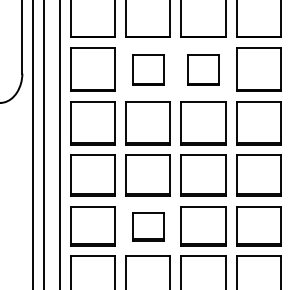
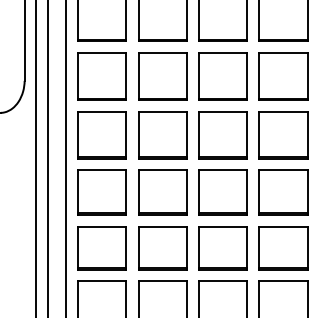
part: (148, 69) -> (162, 76), size x1.43
part: (202, 69) -> (222, 76), size x1.43
part: (148, 226) -> (162, 248), size x1.43

